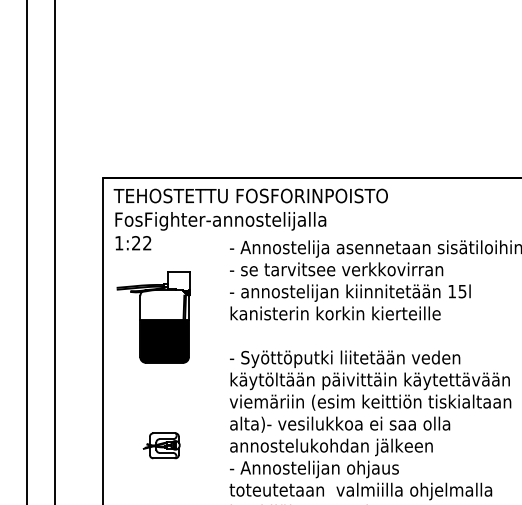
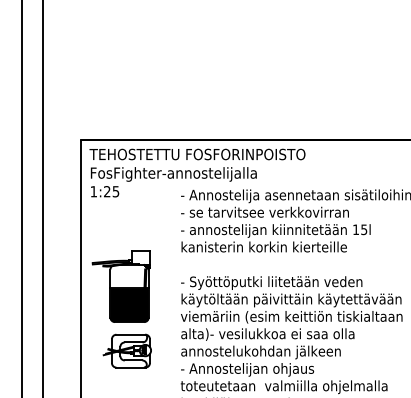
text: (147, 243) -> (116, 191), 1:22 -> 1:25
part: (153, 317) -> (120, 286), moved
part: (161, 445) -> (127, 350), size x1.67

